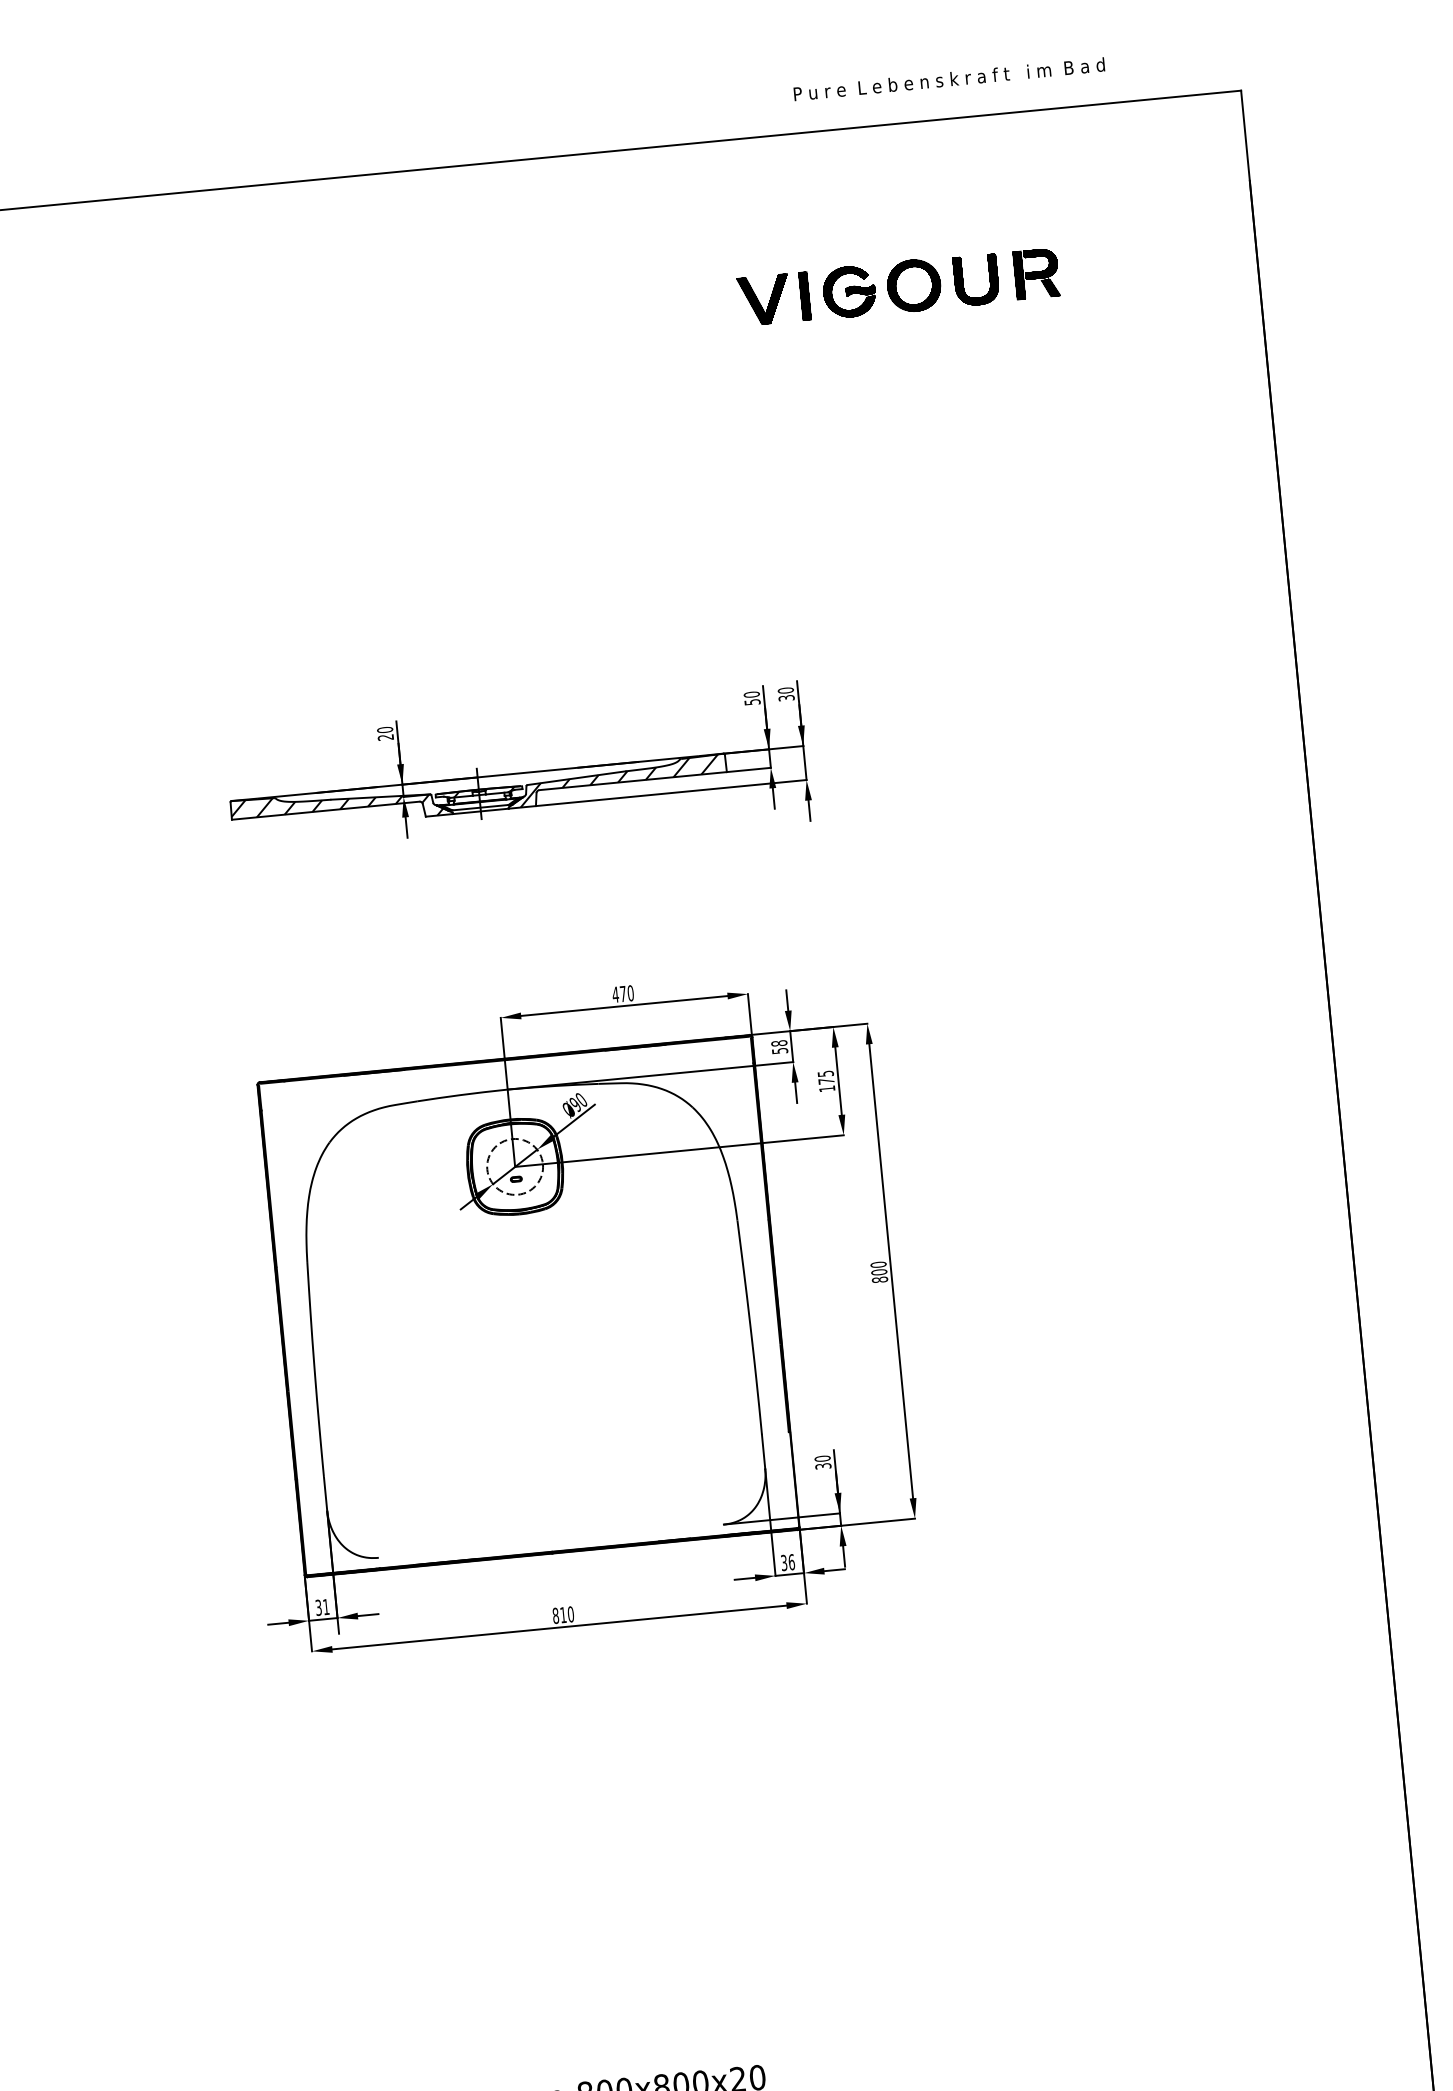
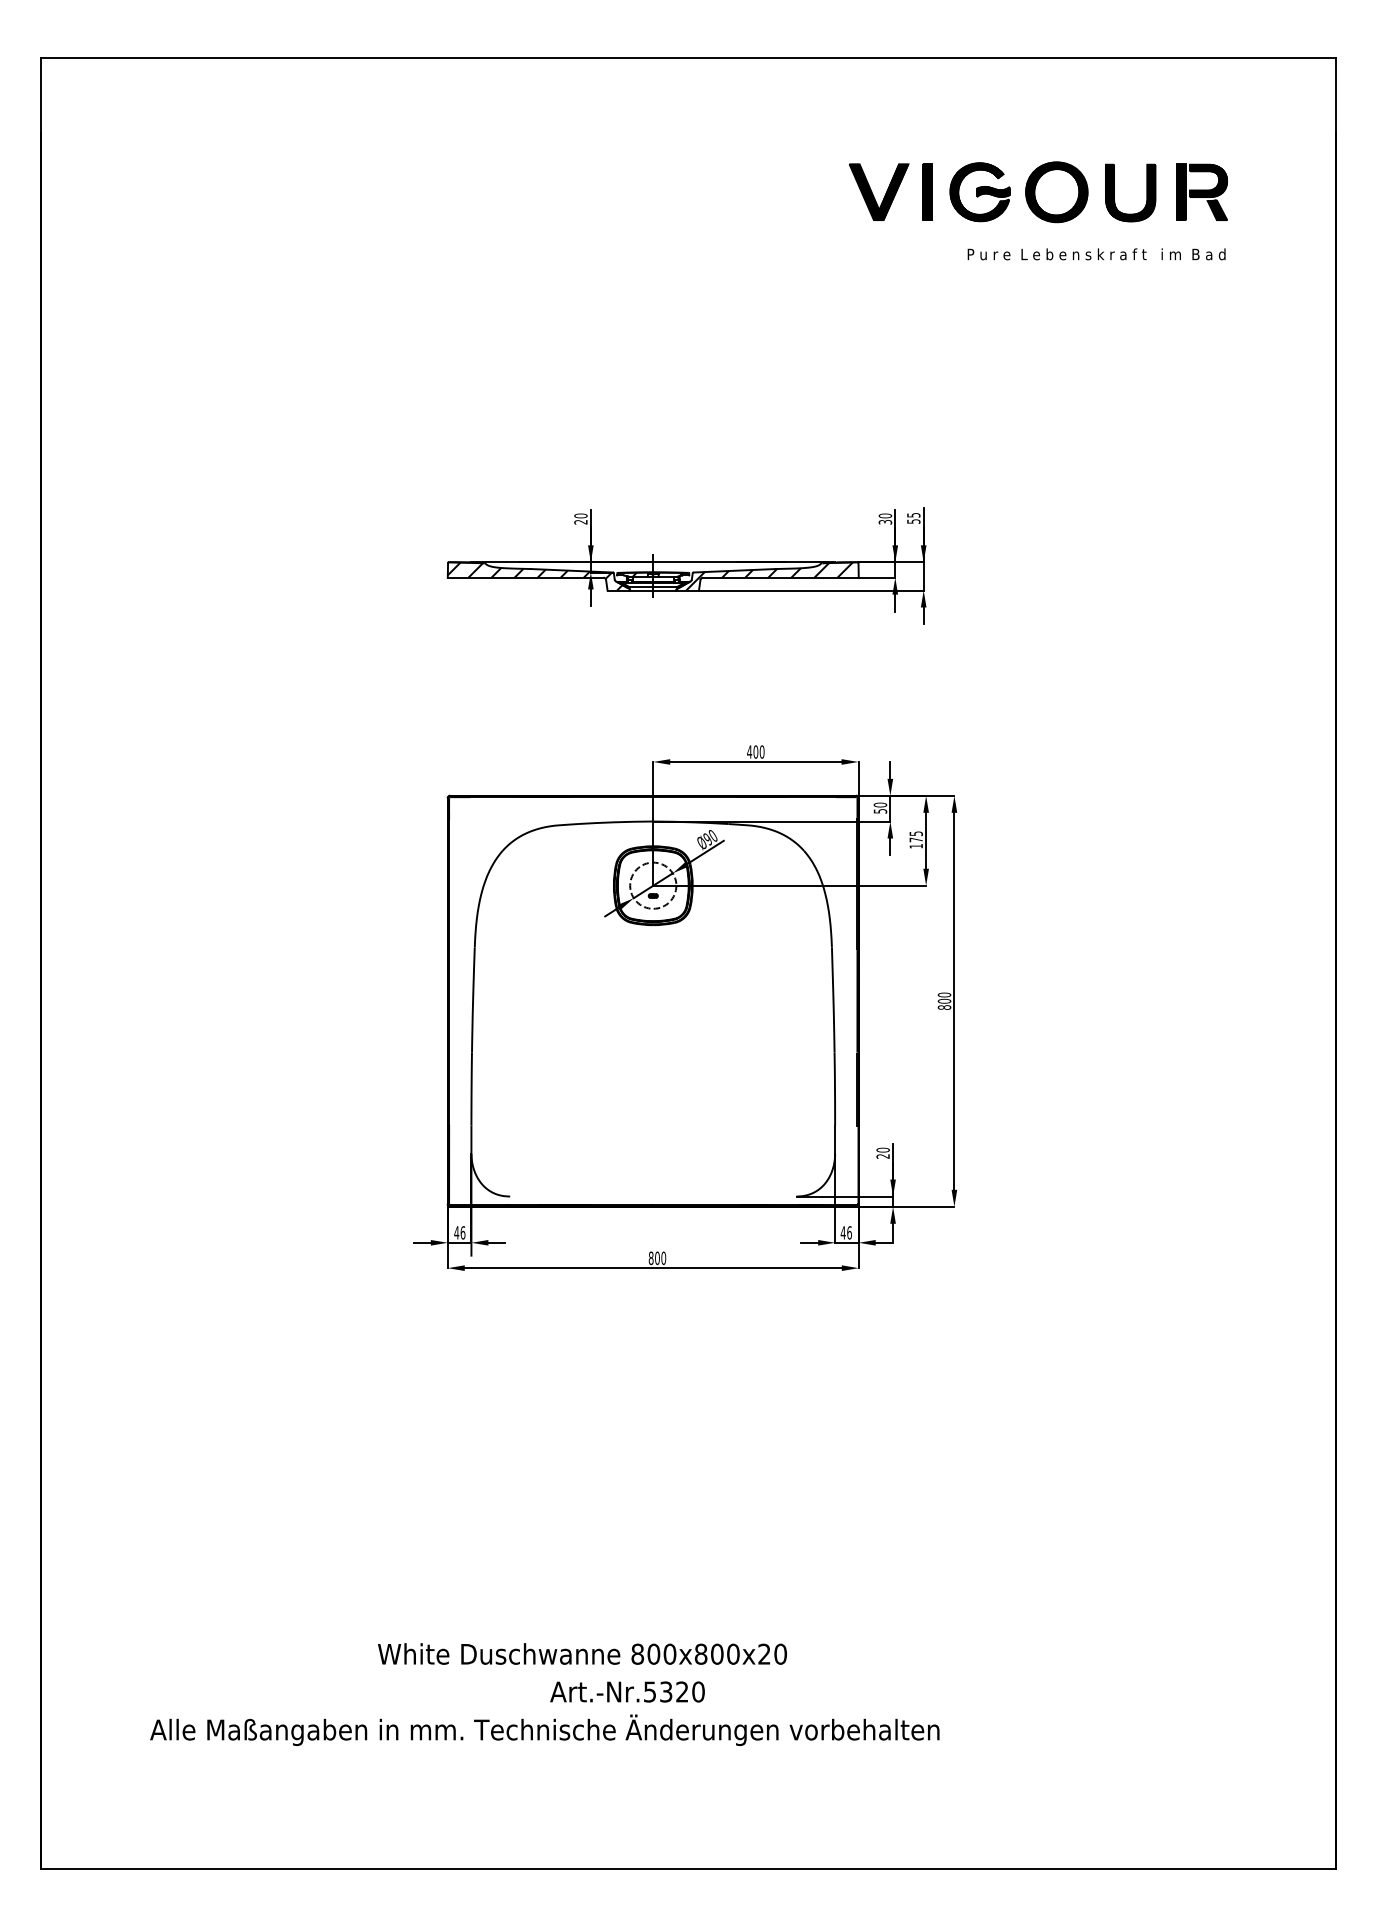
text: (949, 79) -> (1096, 254), moved
part: (898, 287) -> (1038, 192), size x1.43
text: (785, 693) -> (913, 517), 30 -> 55
text: (751, 702) -> (884, 522), 50 -> 30
text: (622, 993) -> (755, 751), 470 -> 400
text: (779, 1042) -> (880, 804), 58 -> 50
text: (823, 1466) -> (883, 1156), 30 -> 20
text: (783, 1562) -> (842, 1232), 36 -> 46
text: (321, 1607) -> (459, 1232), 31 -> 46
text: (563, 1615) -> (657, 1258), 810 -> 800

